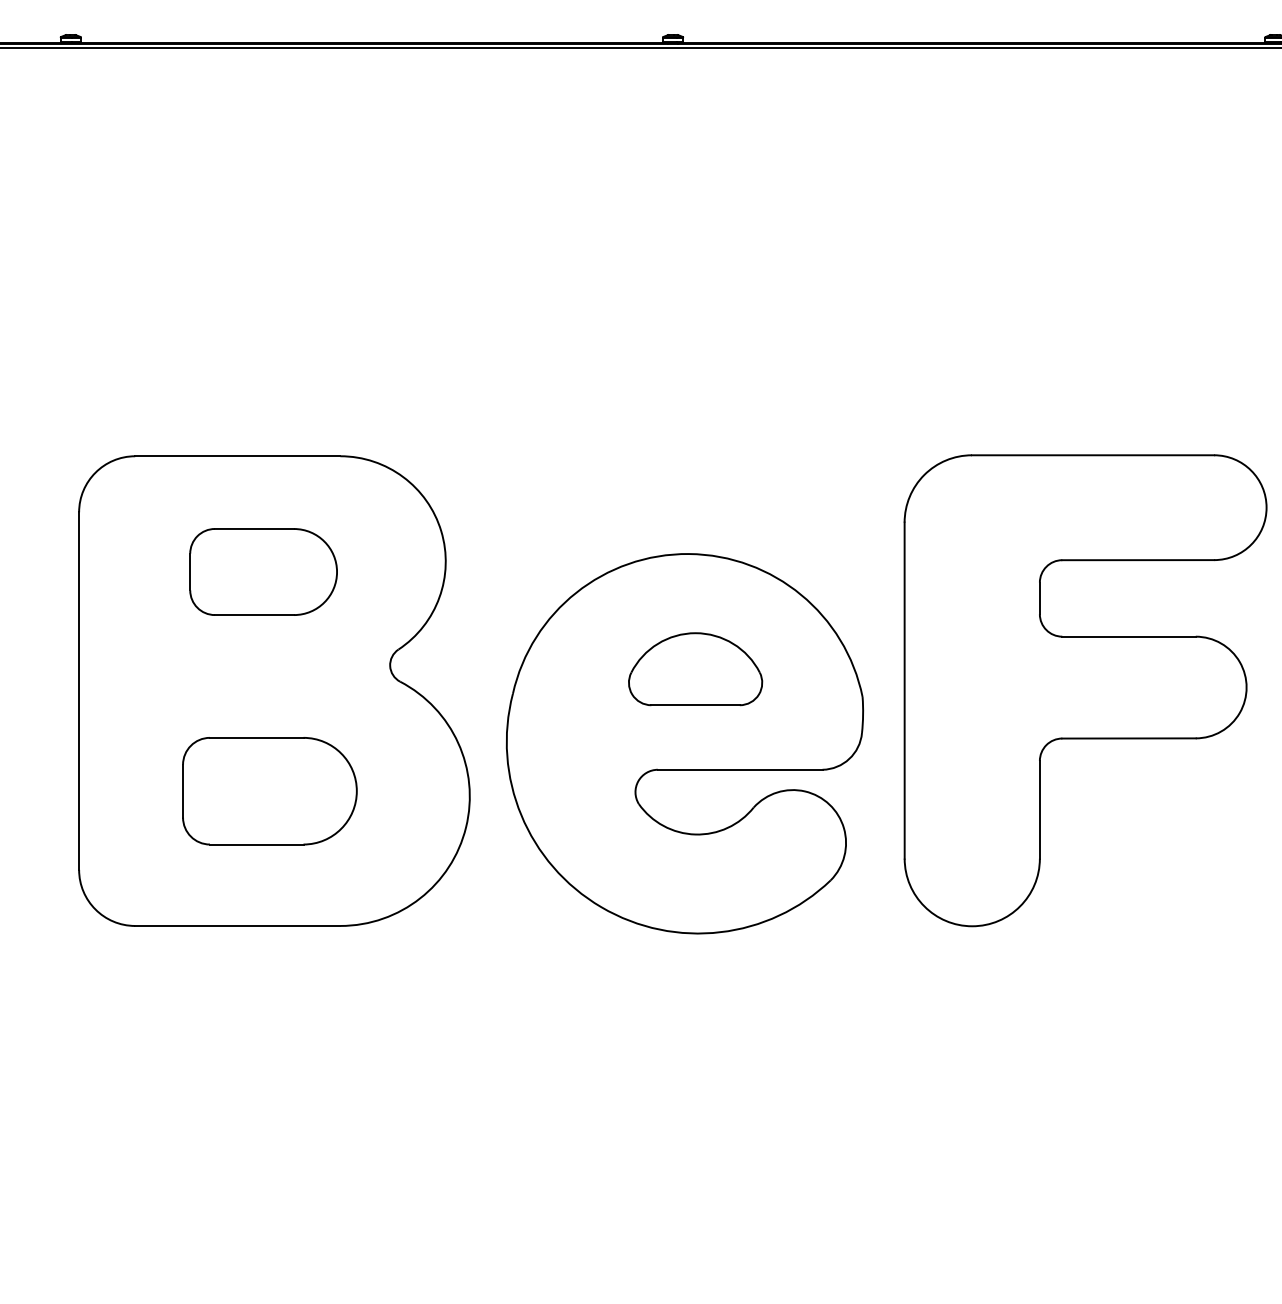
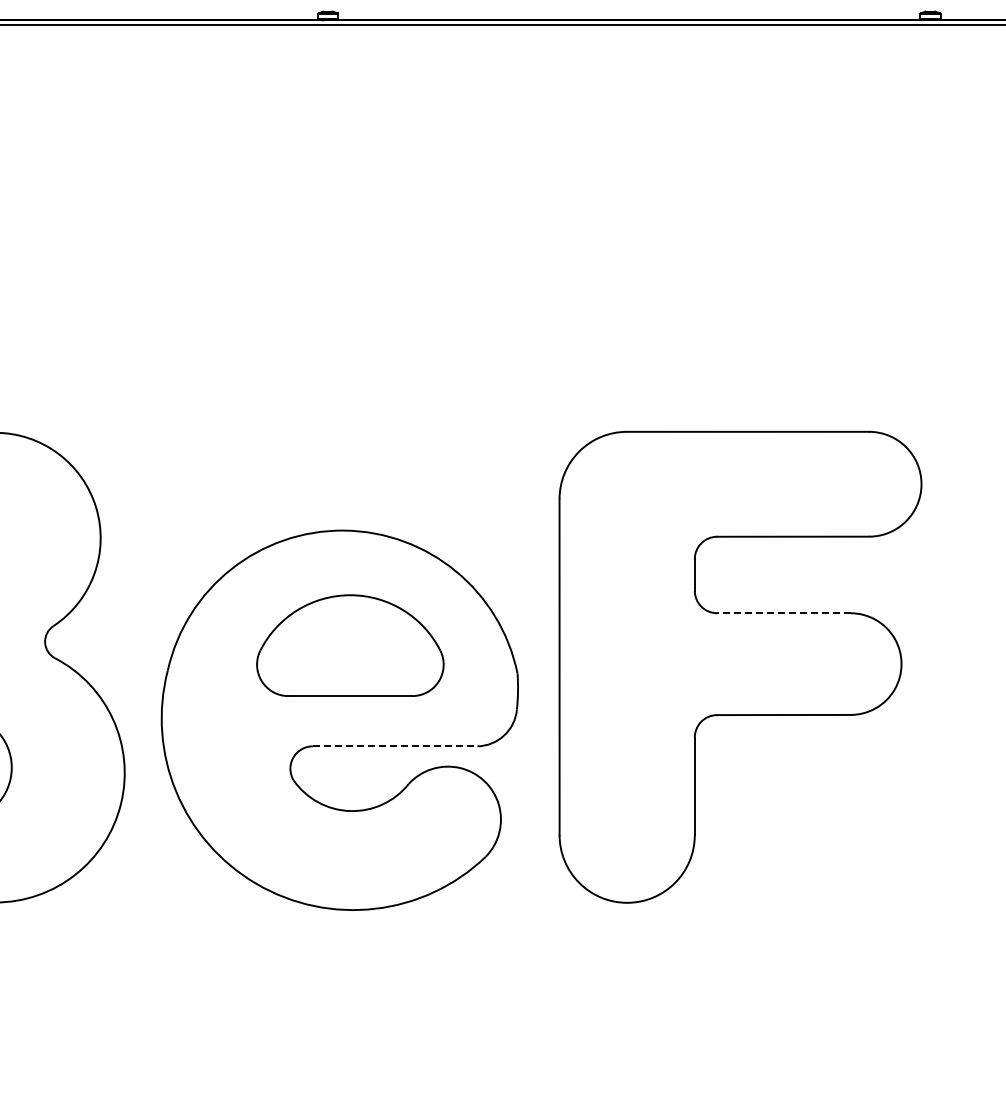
line: (1129, 636) -> (784, 613), solid -> dashed
part: (695, 669) -> (350, 646), size x1.4
line: (740, 769) -> (395, 746), solid -> dashed

